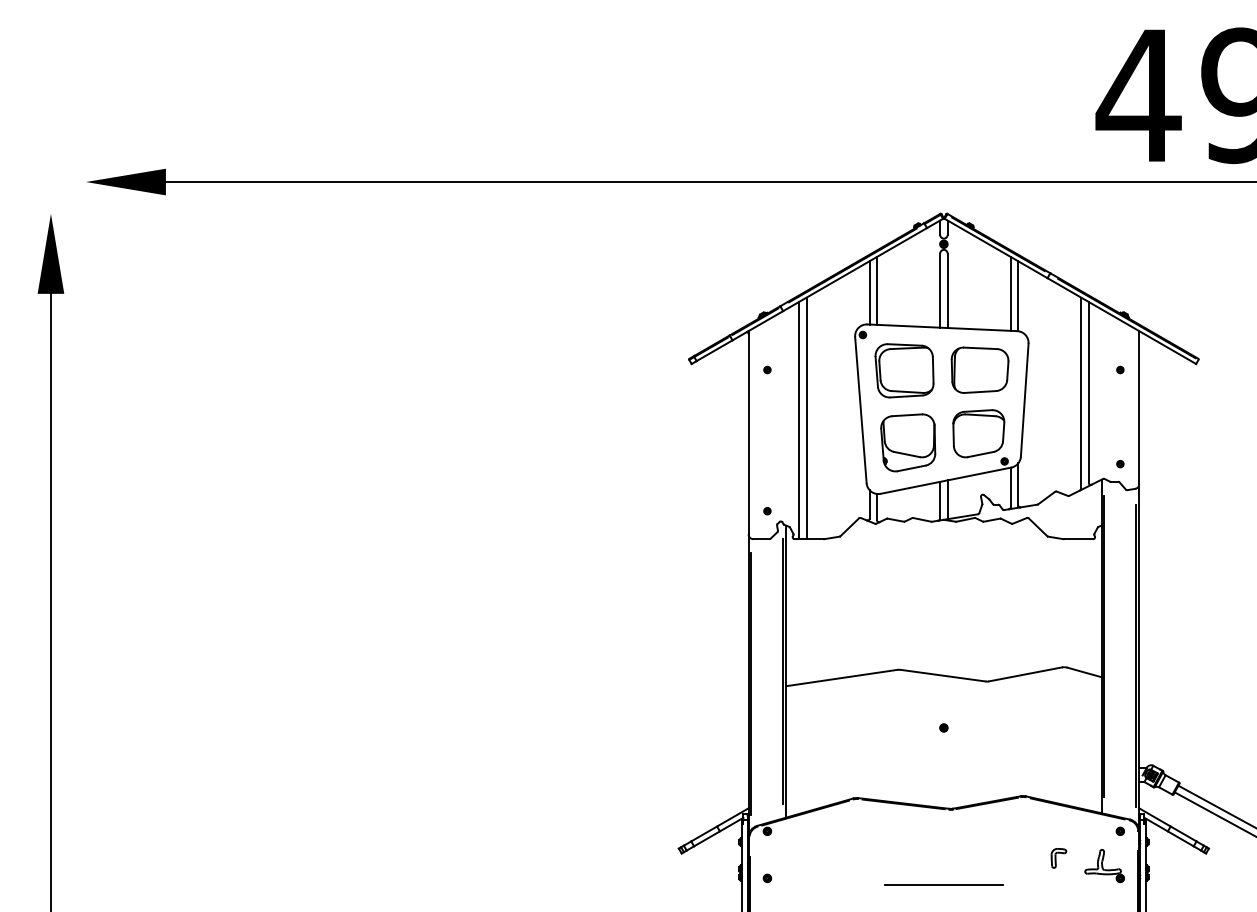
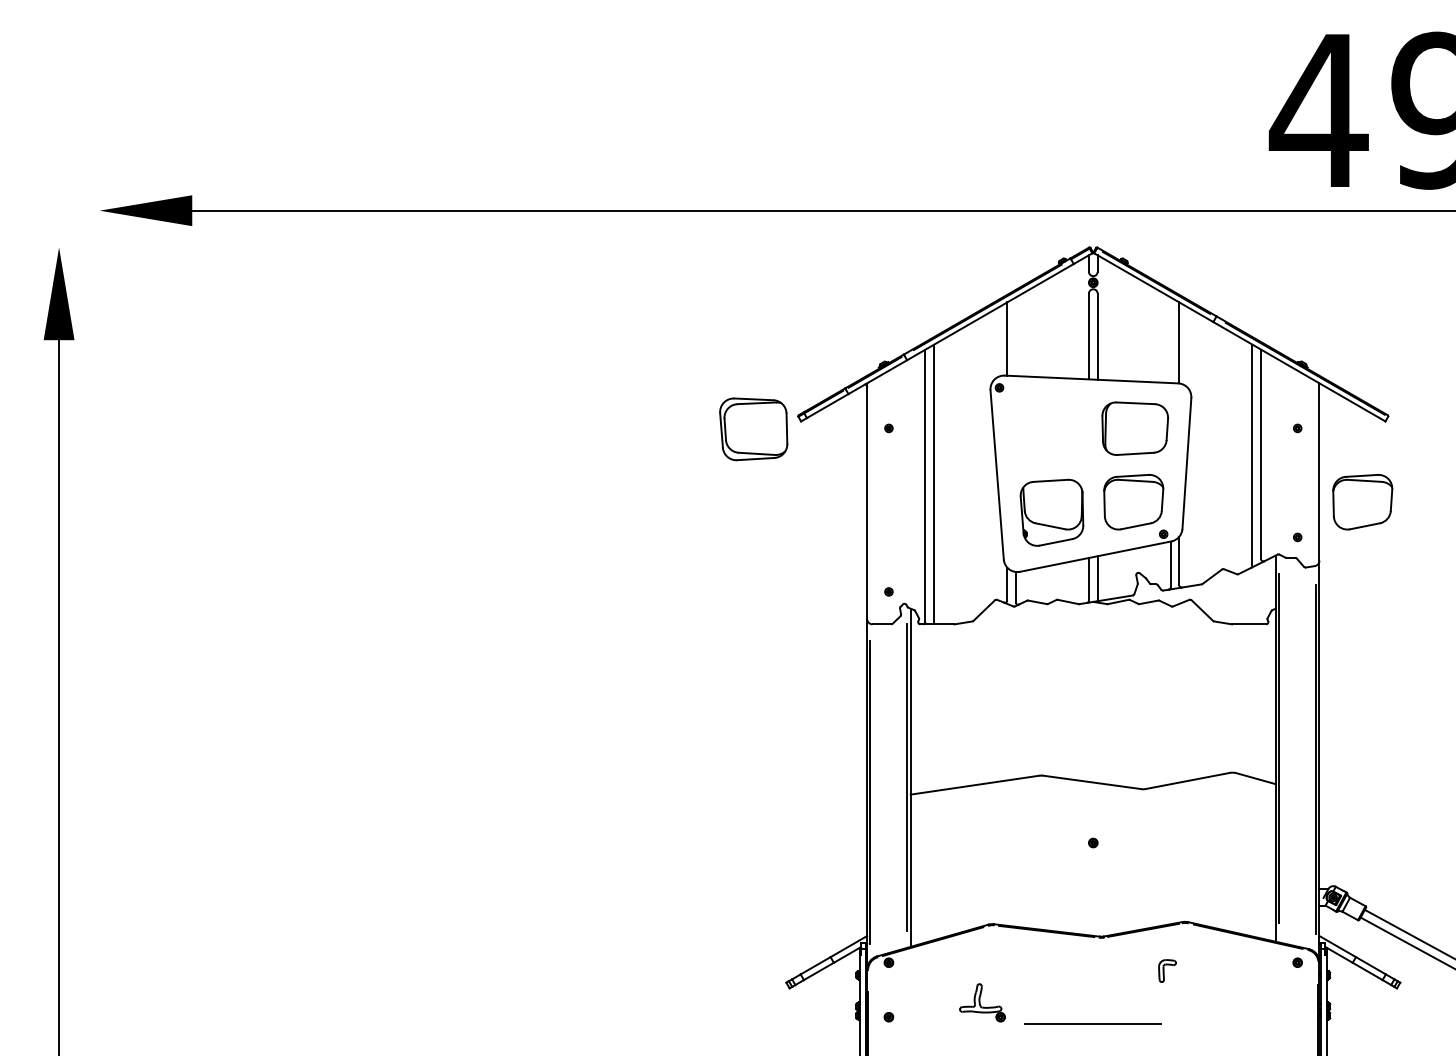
line: (876, 290) -> (1015, 336), removed
line: (1010, 294) -> (1170, 340), removed
part: (904, 370) -> (753, 429), moved
part: (1176, 433) -> (1362, 502), added
part: (1058, 857) -> (1167, 970), moved
part: (1104, 865) -> (982, 1002), moved

